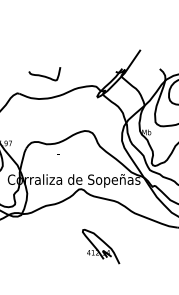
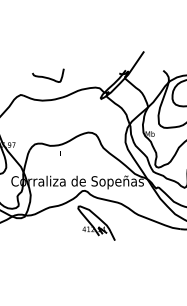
part: (101, 245) -> (96, 222), moved

